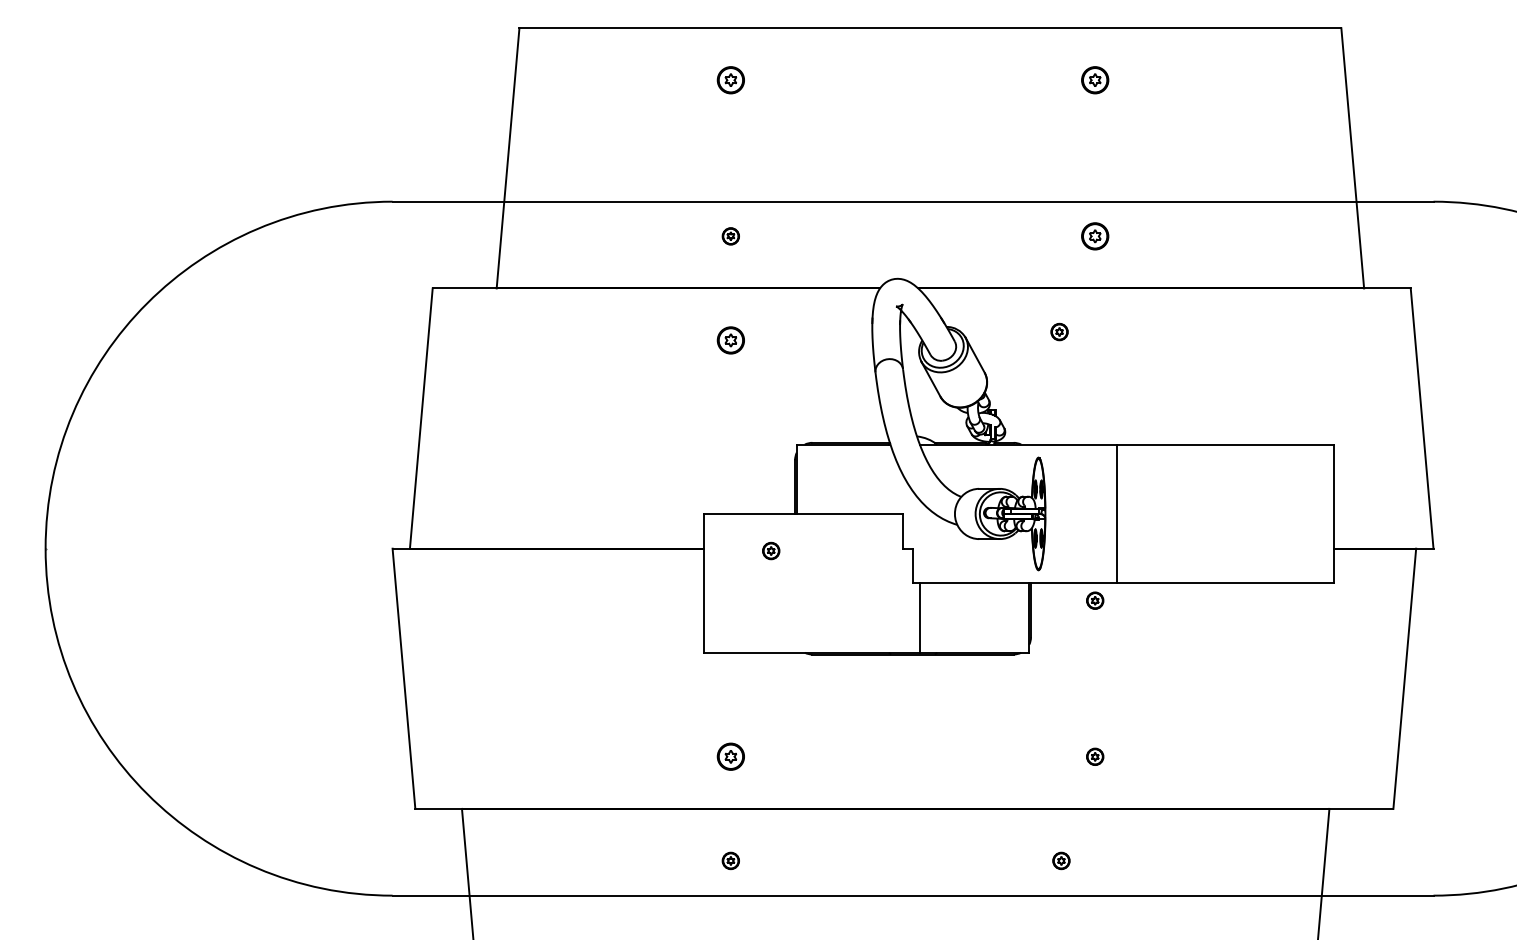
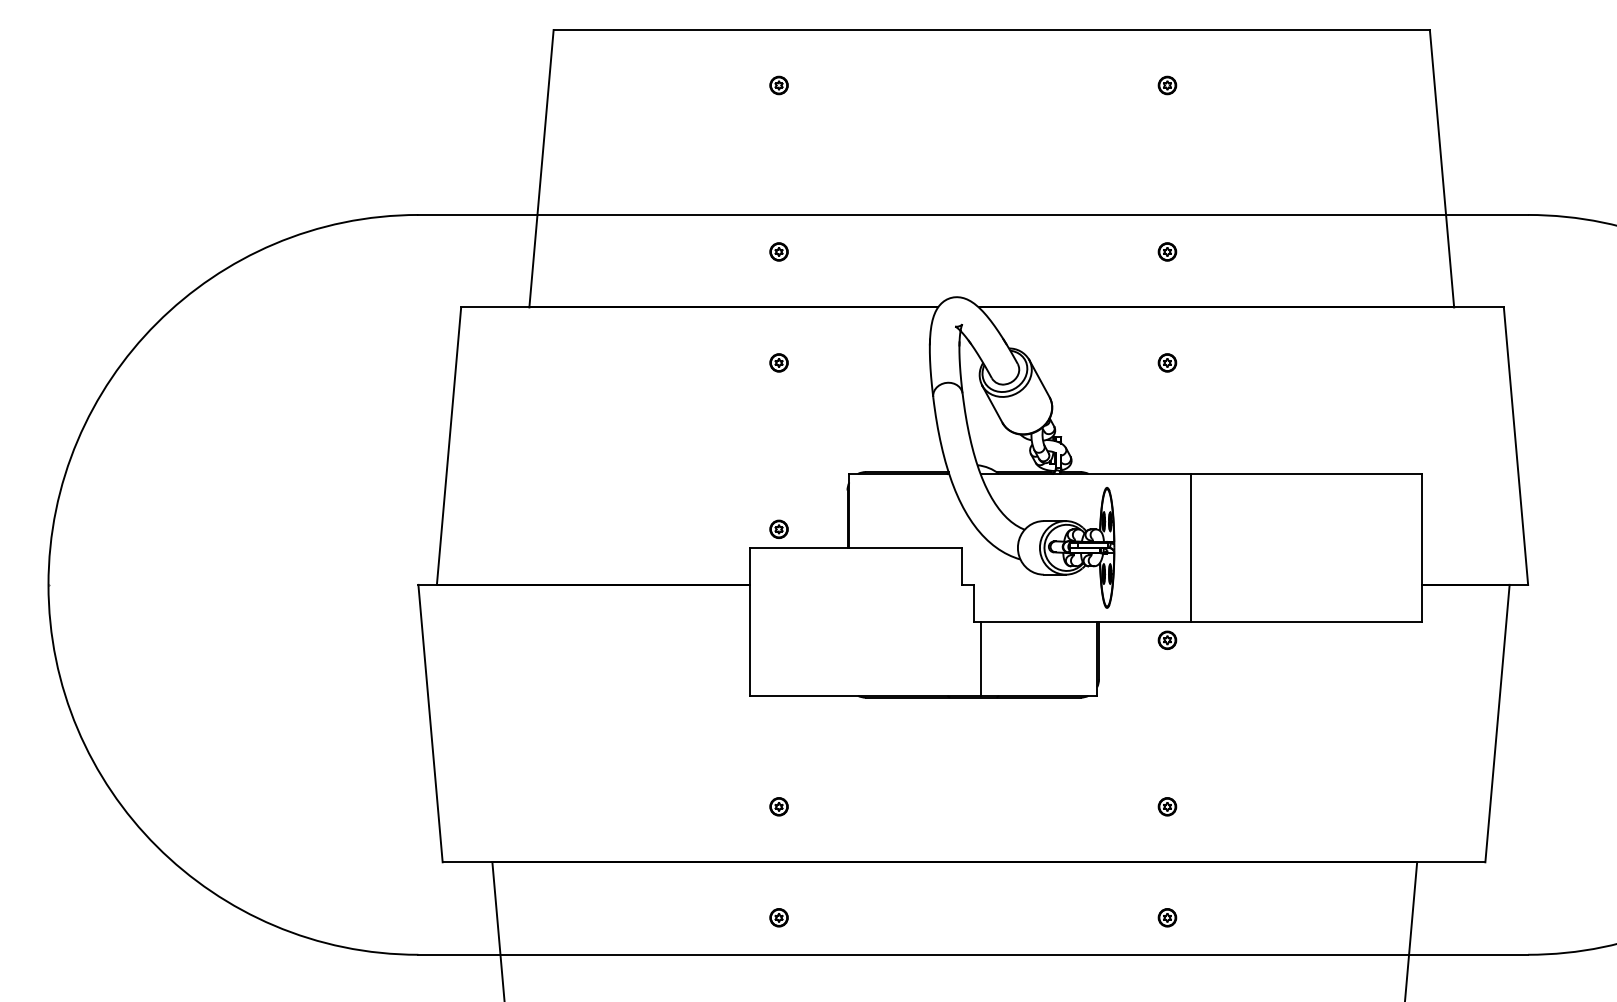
part: (730, 80) -> (778, 85), size x0.62
part: (1095, 80) -> (1167, 85), size x0.62
part: (1095, 235) -> (1167, 251), size x0.62
part: (1059, 331) -> (1167, 362), moved
part: (730, 340) -> (778, 362), size x0.62
part: (770, 550) -> (778, 528), moved
part: (730, 756) -> (778, 806), size x0.62
part: (1061, 860) -> (1167, 917), moved

